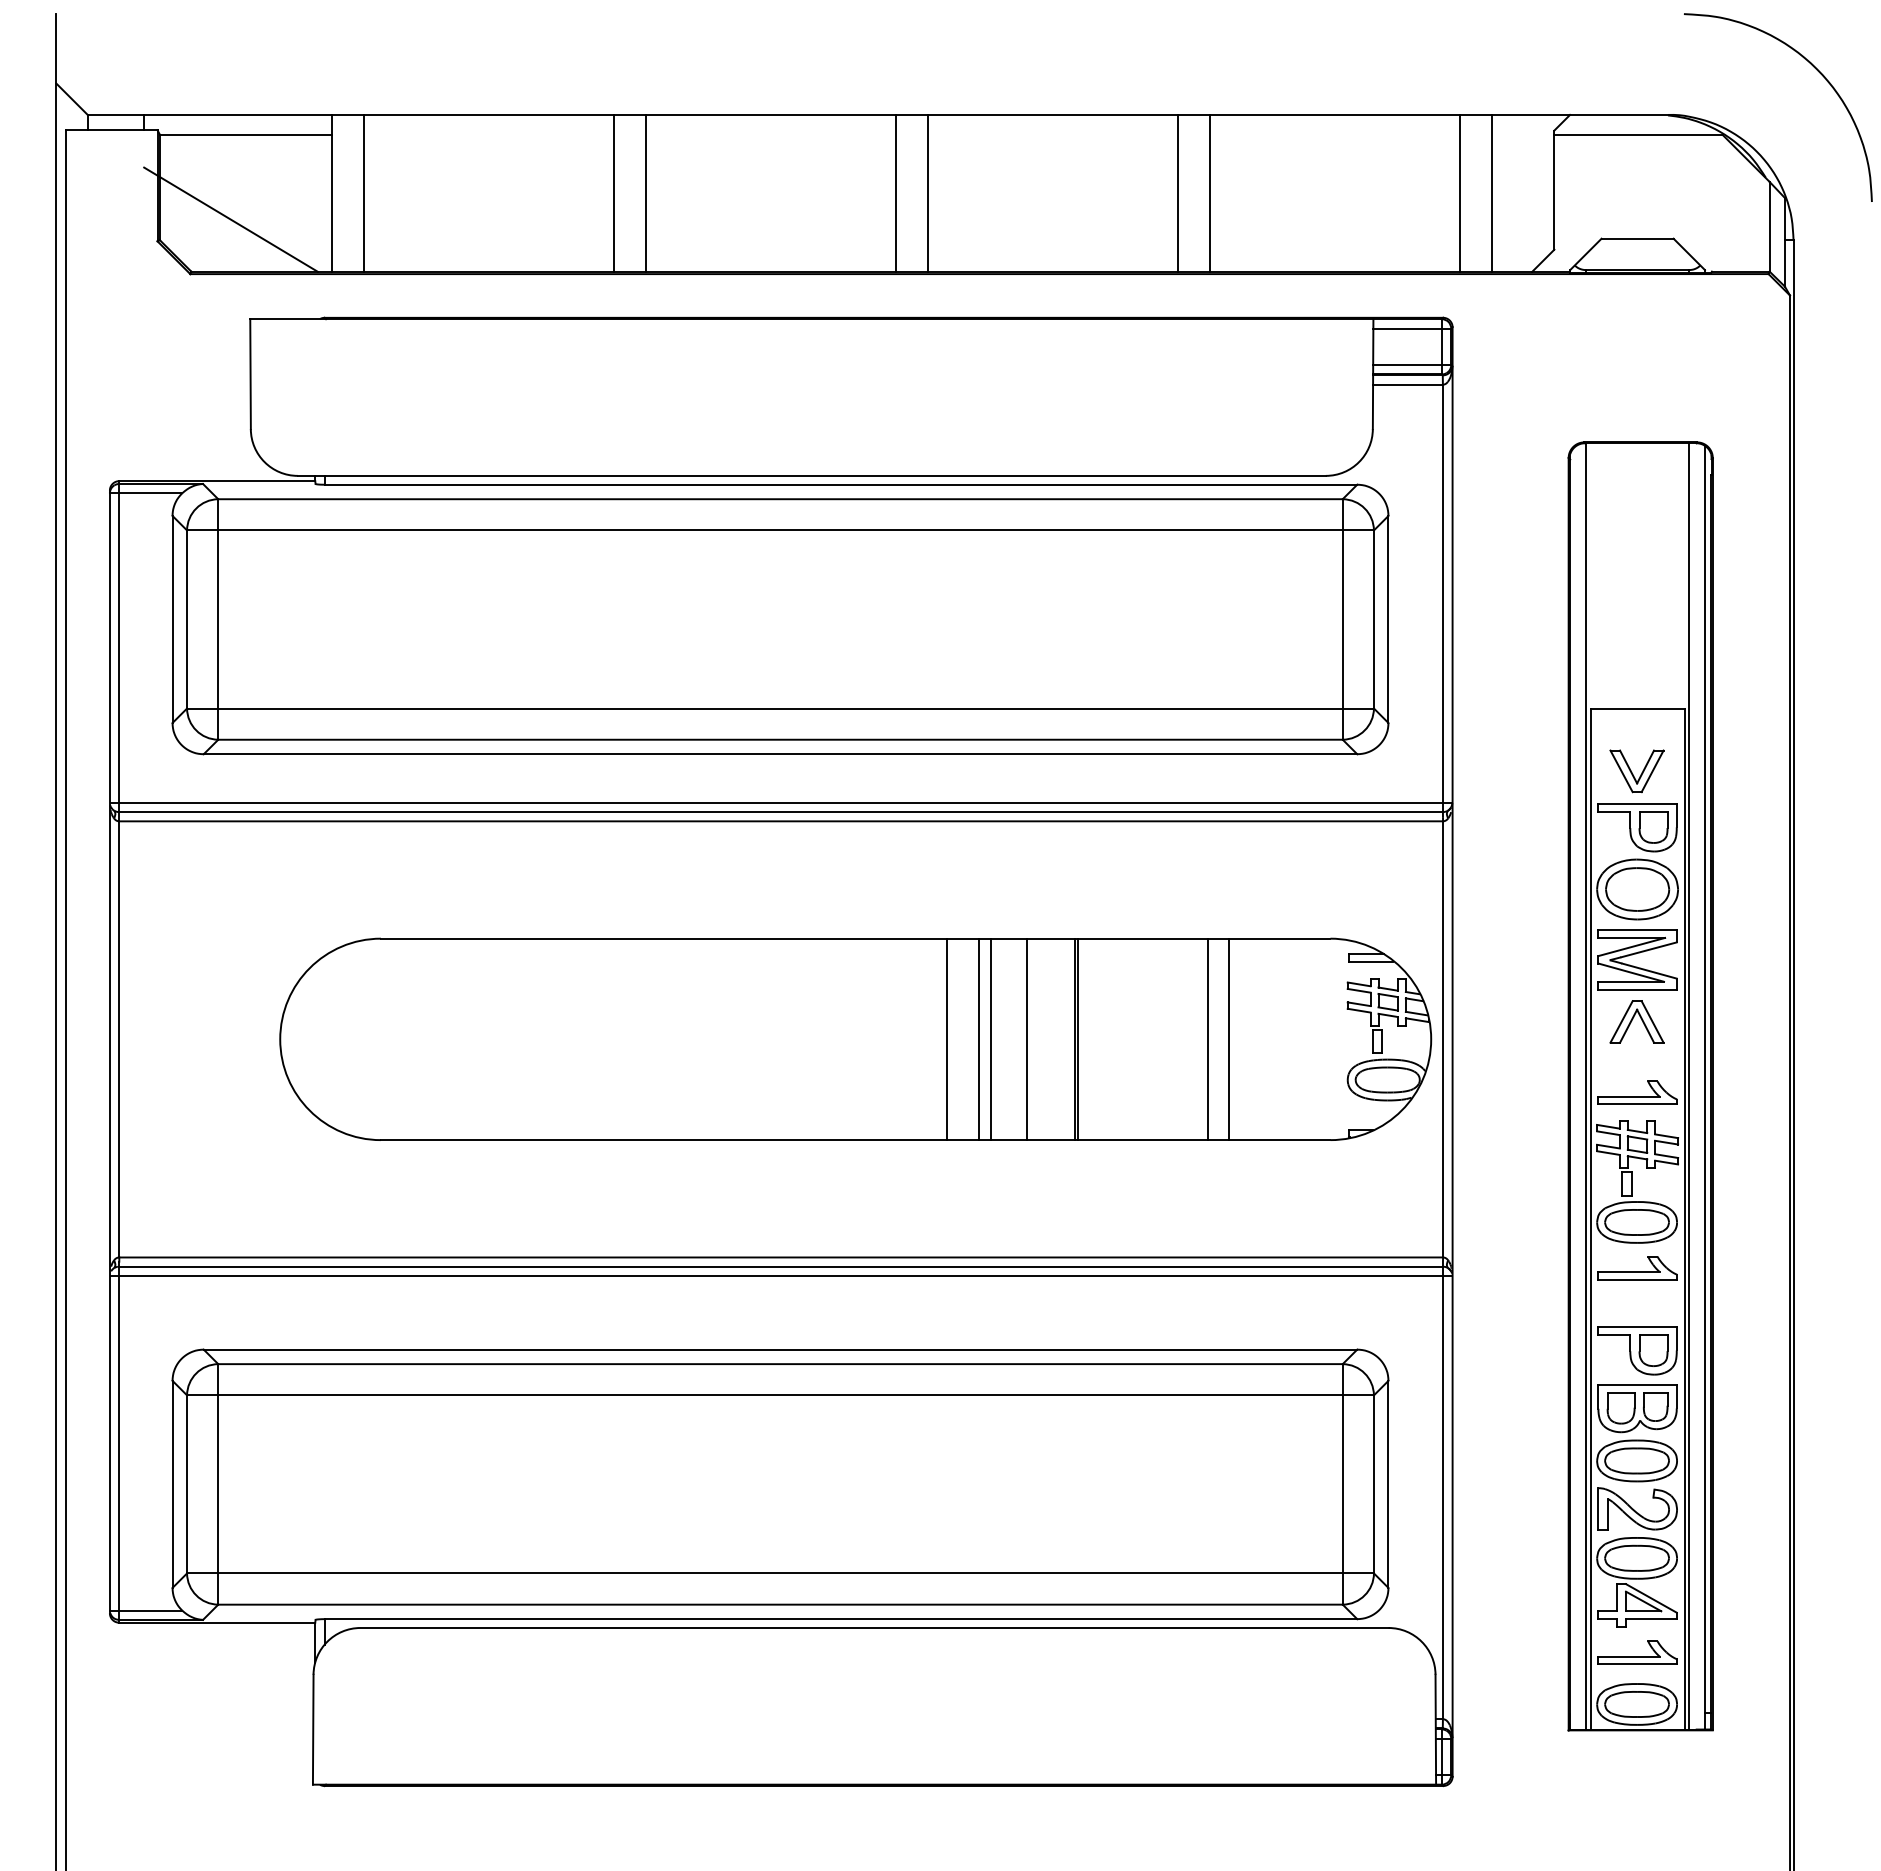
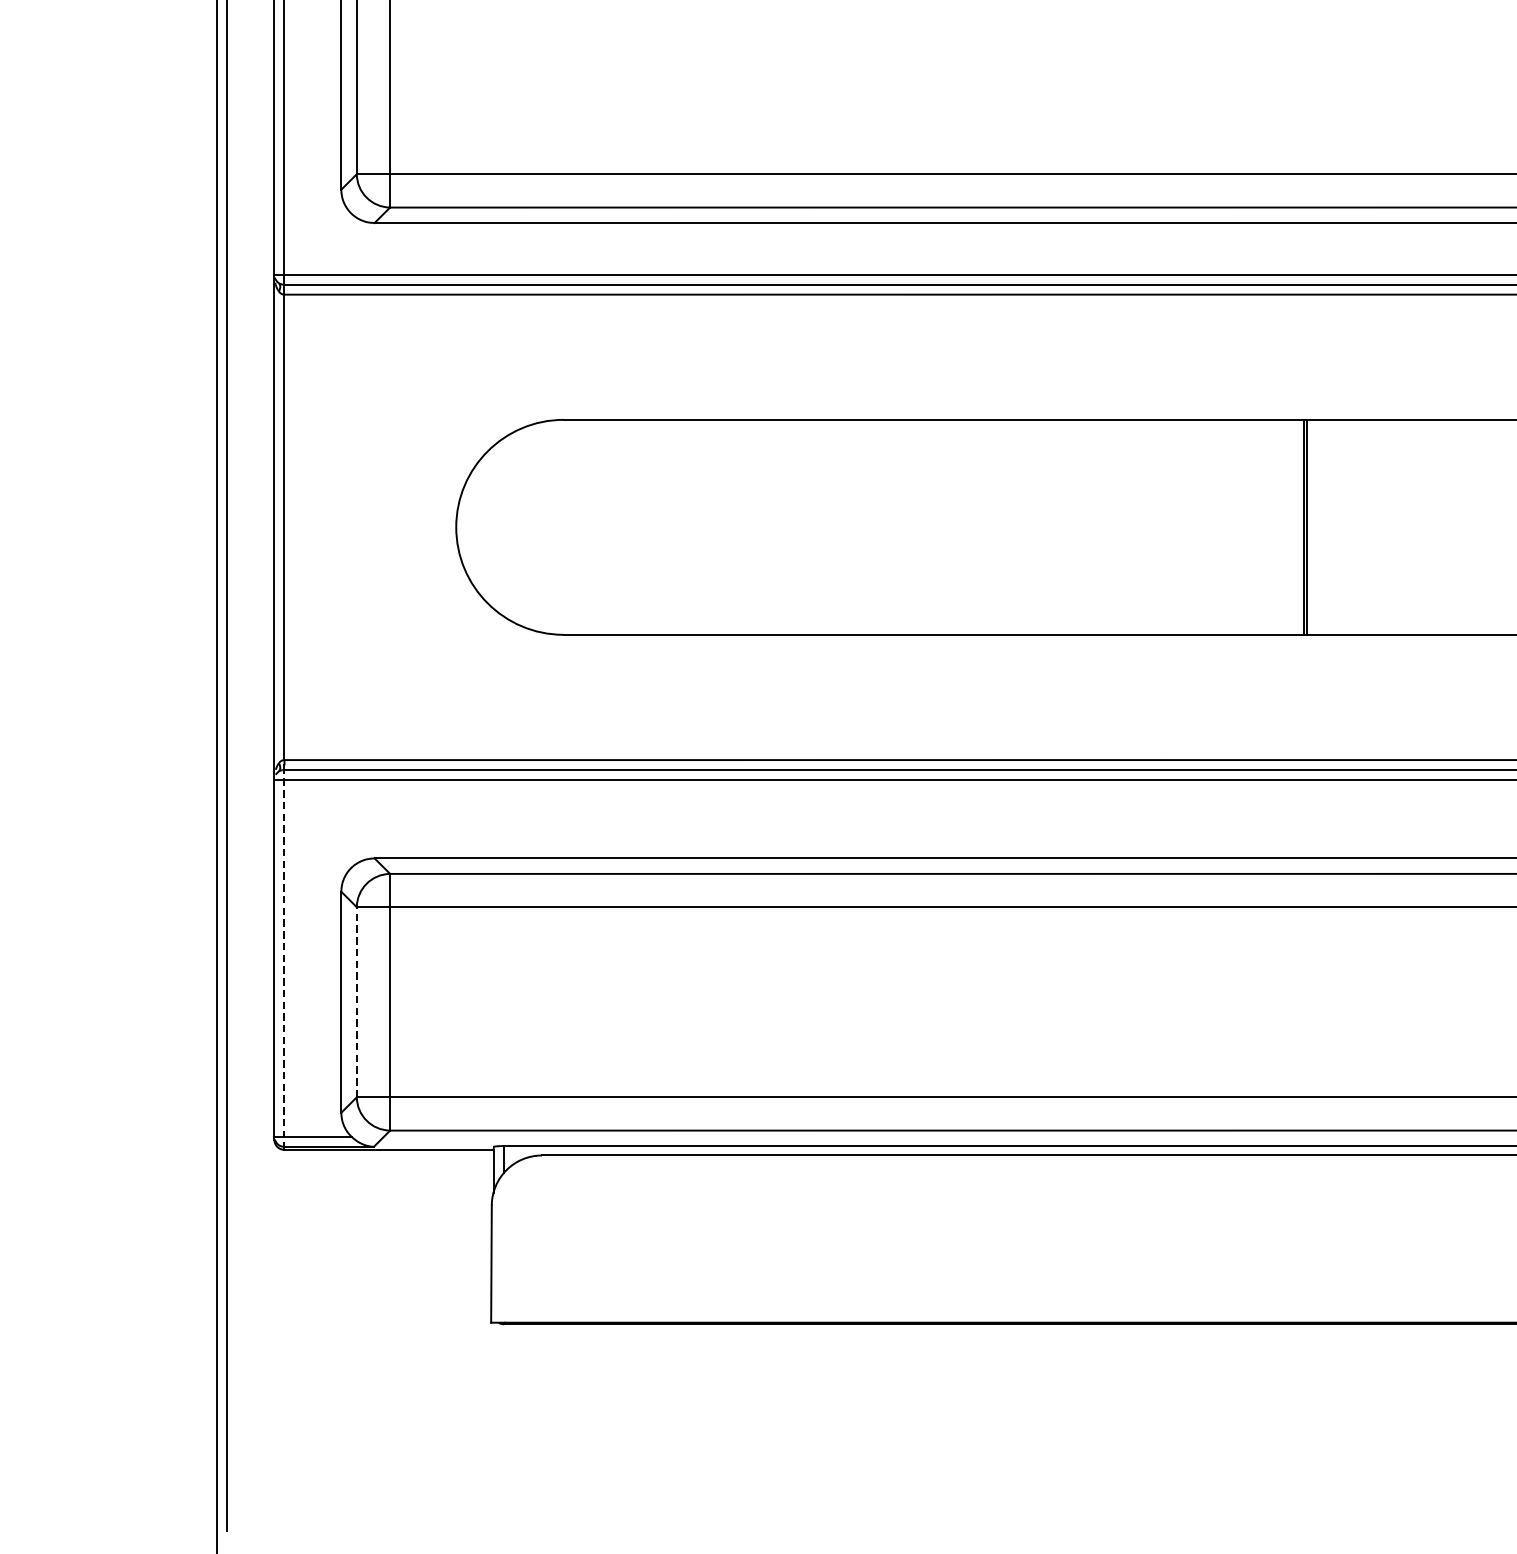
line: (946, 1039) -> (1167, 527), removed
line: (979, 1039) -> (1202, 527), removed
line: (991, 1039) -> (1215, 527), removed
line: (1026, 1039) -> (1252, 527), removed
line: (1208, 1039) -> (1446, 527), removed
line: (1228, 1039) -> (1468, 527), removed
line: (119, 1444) -> (284, 959), solid -> dashed
line: (187, 1483) -> (357, 1001), solid -> dashed

